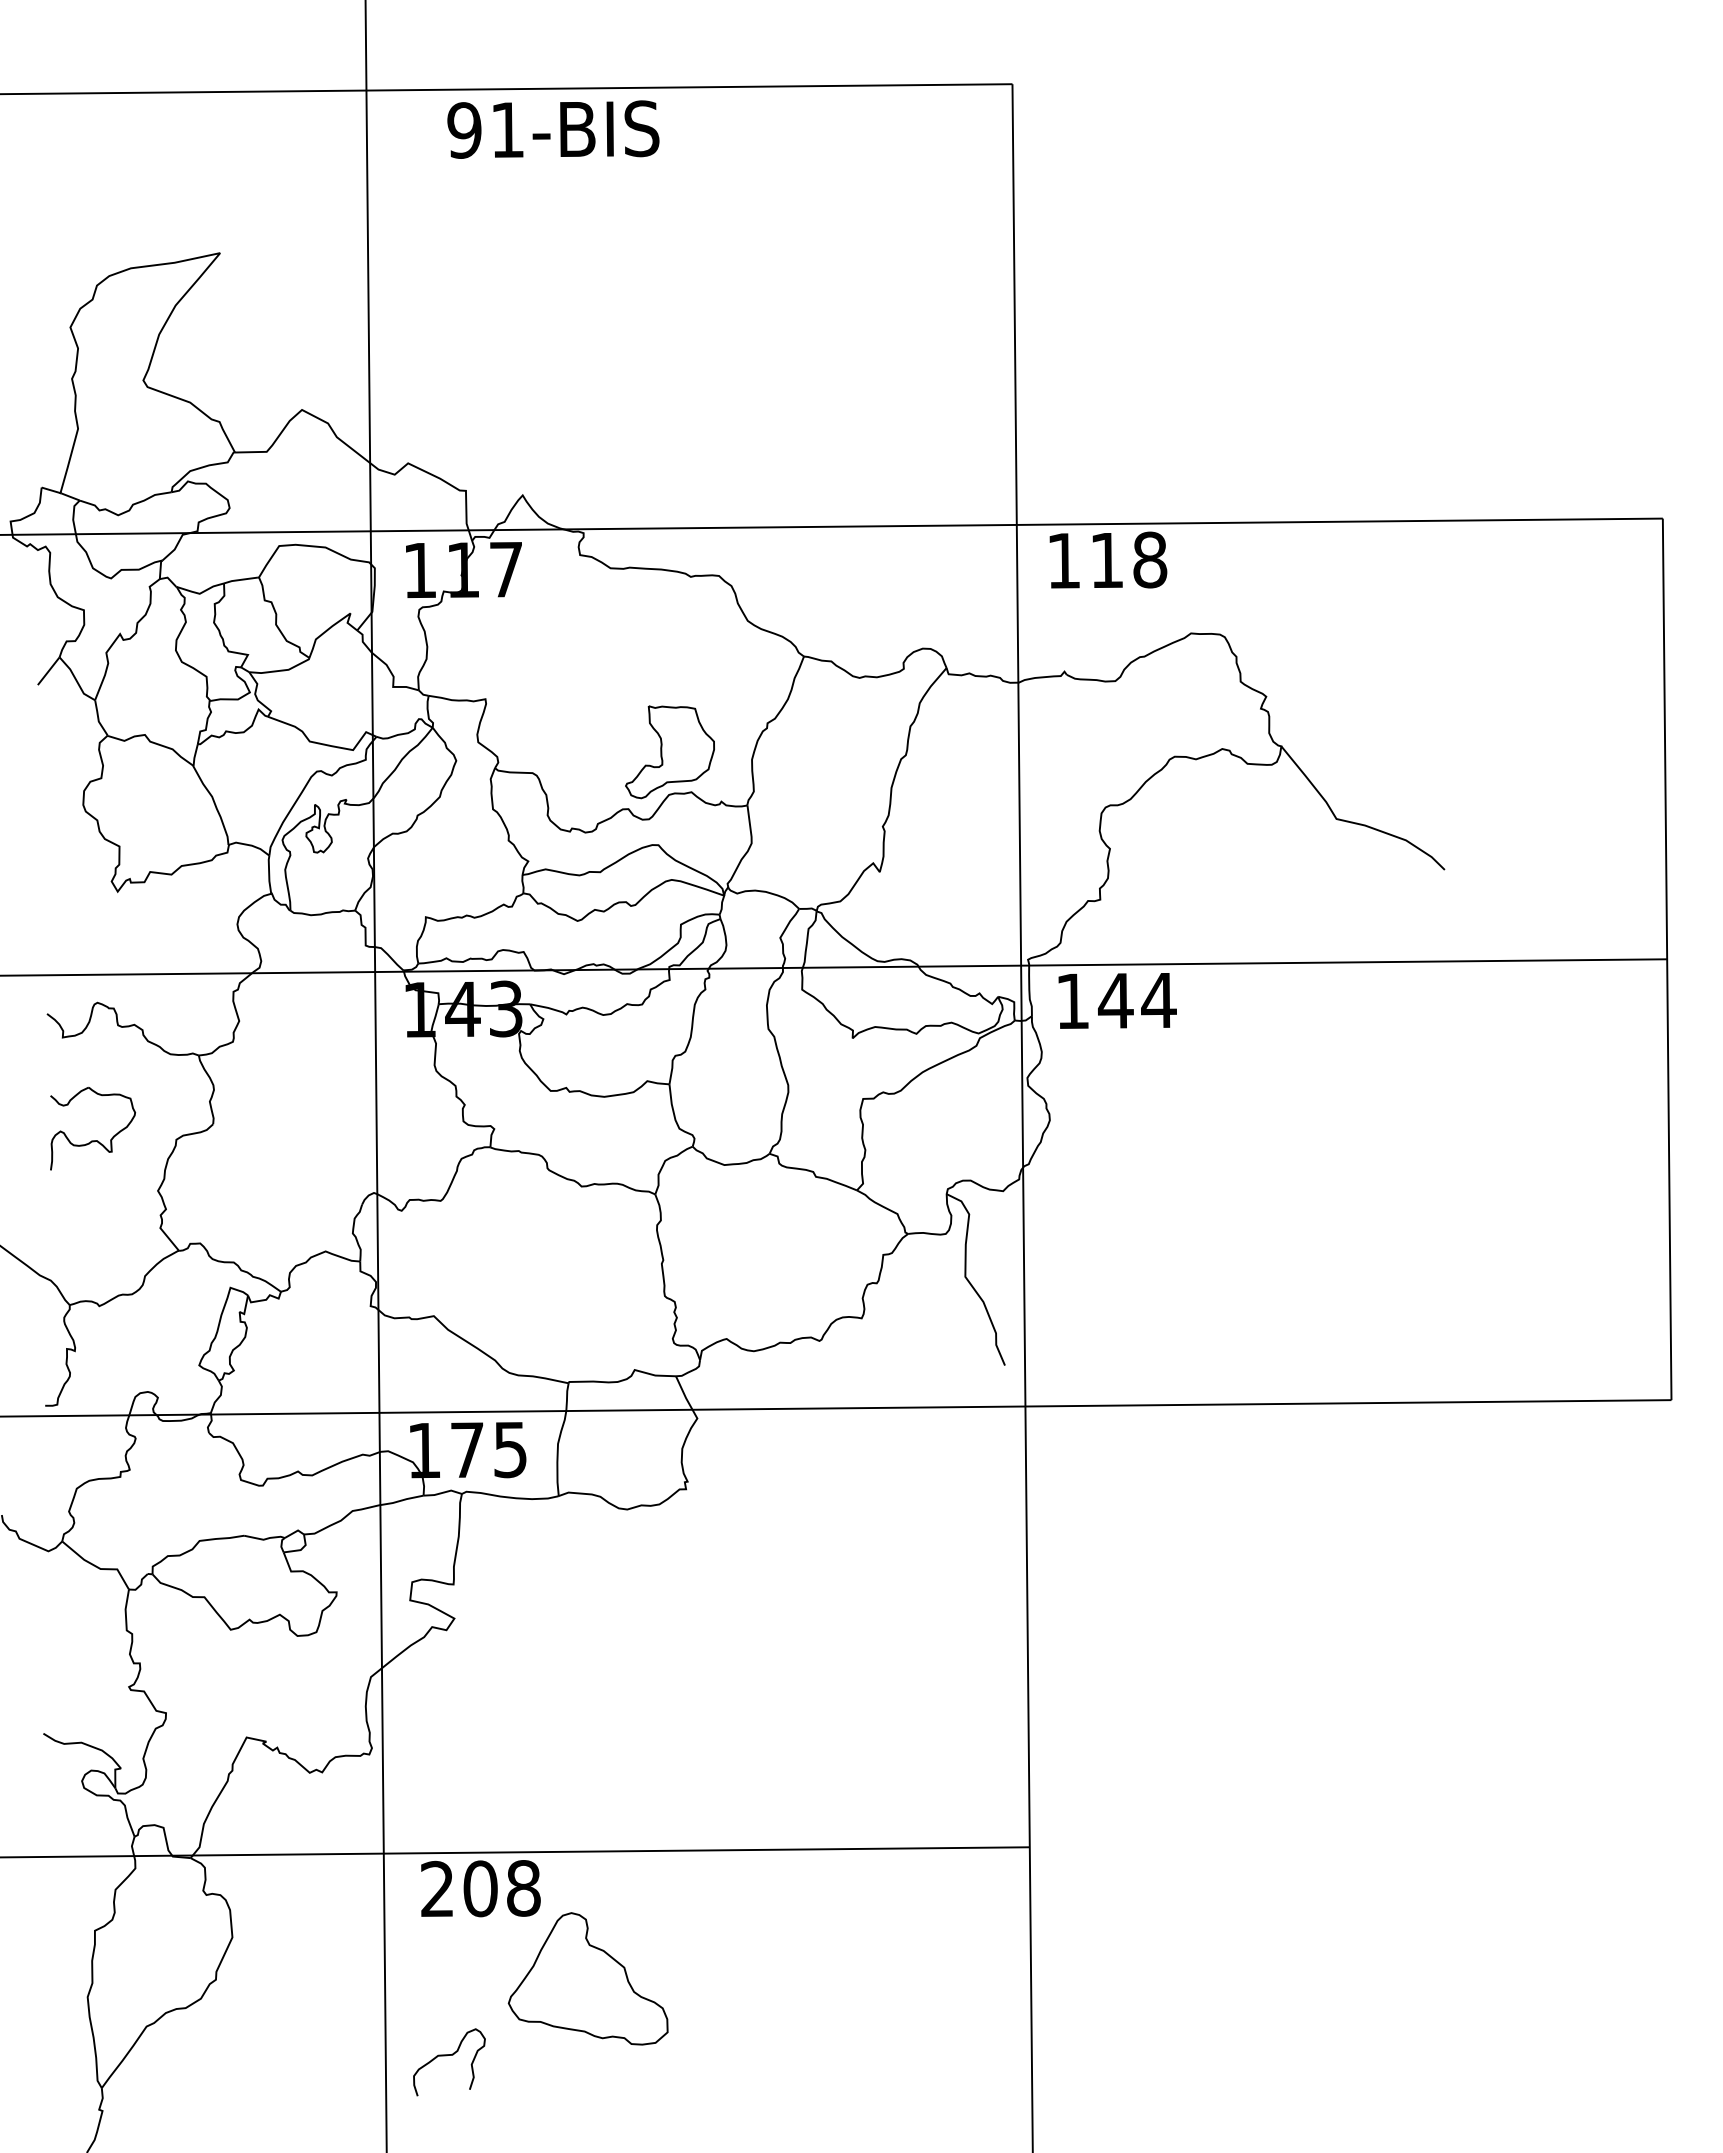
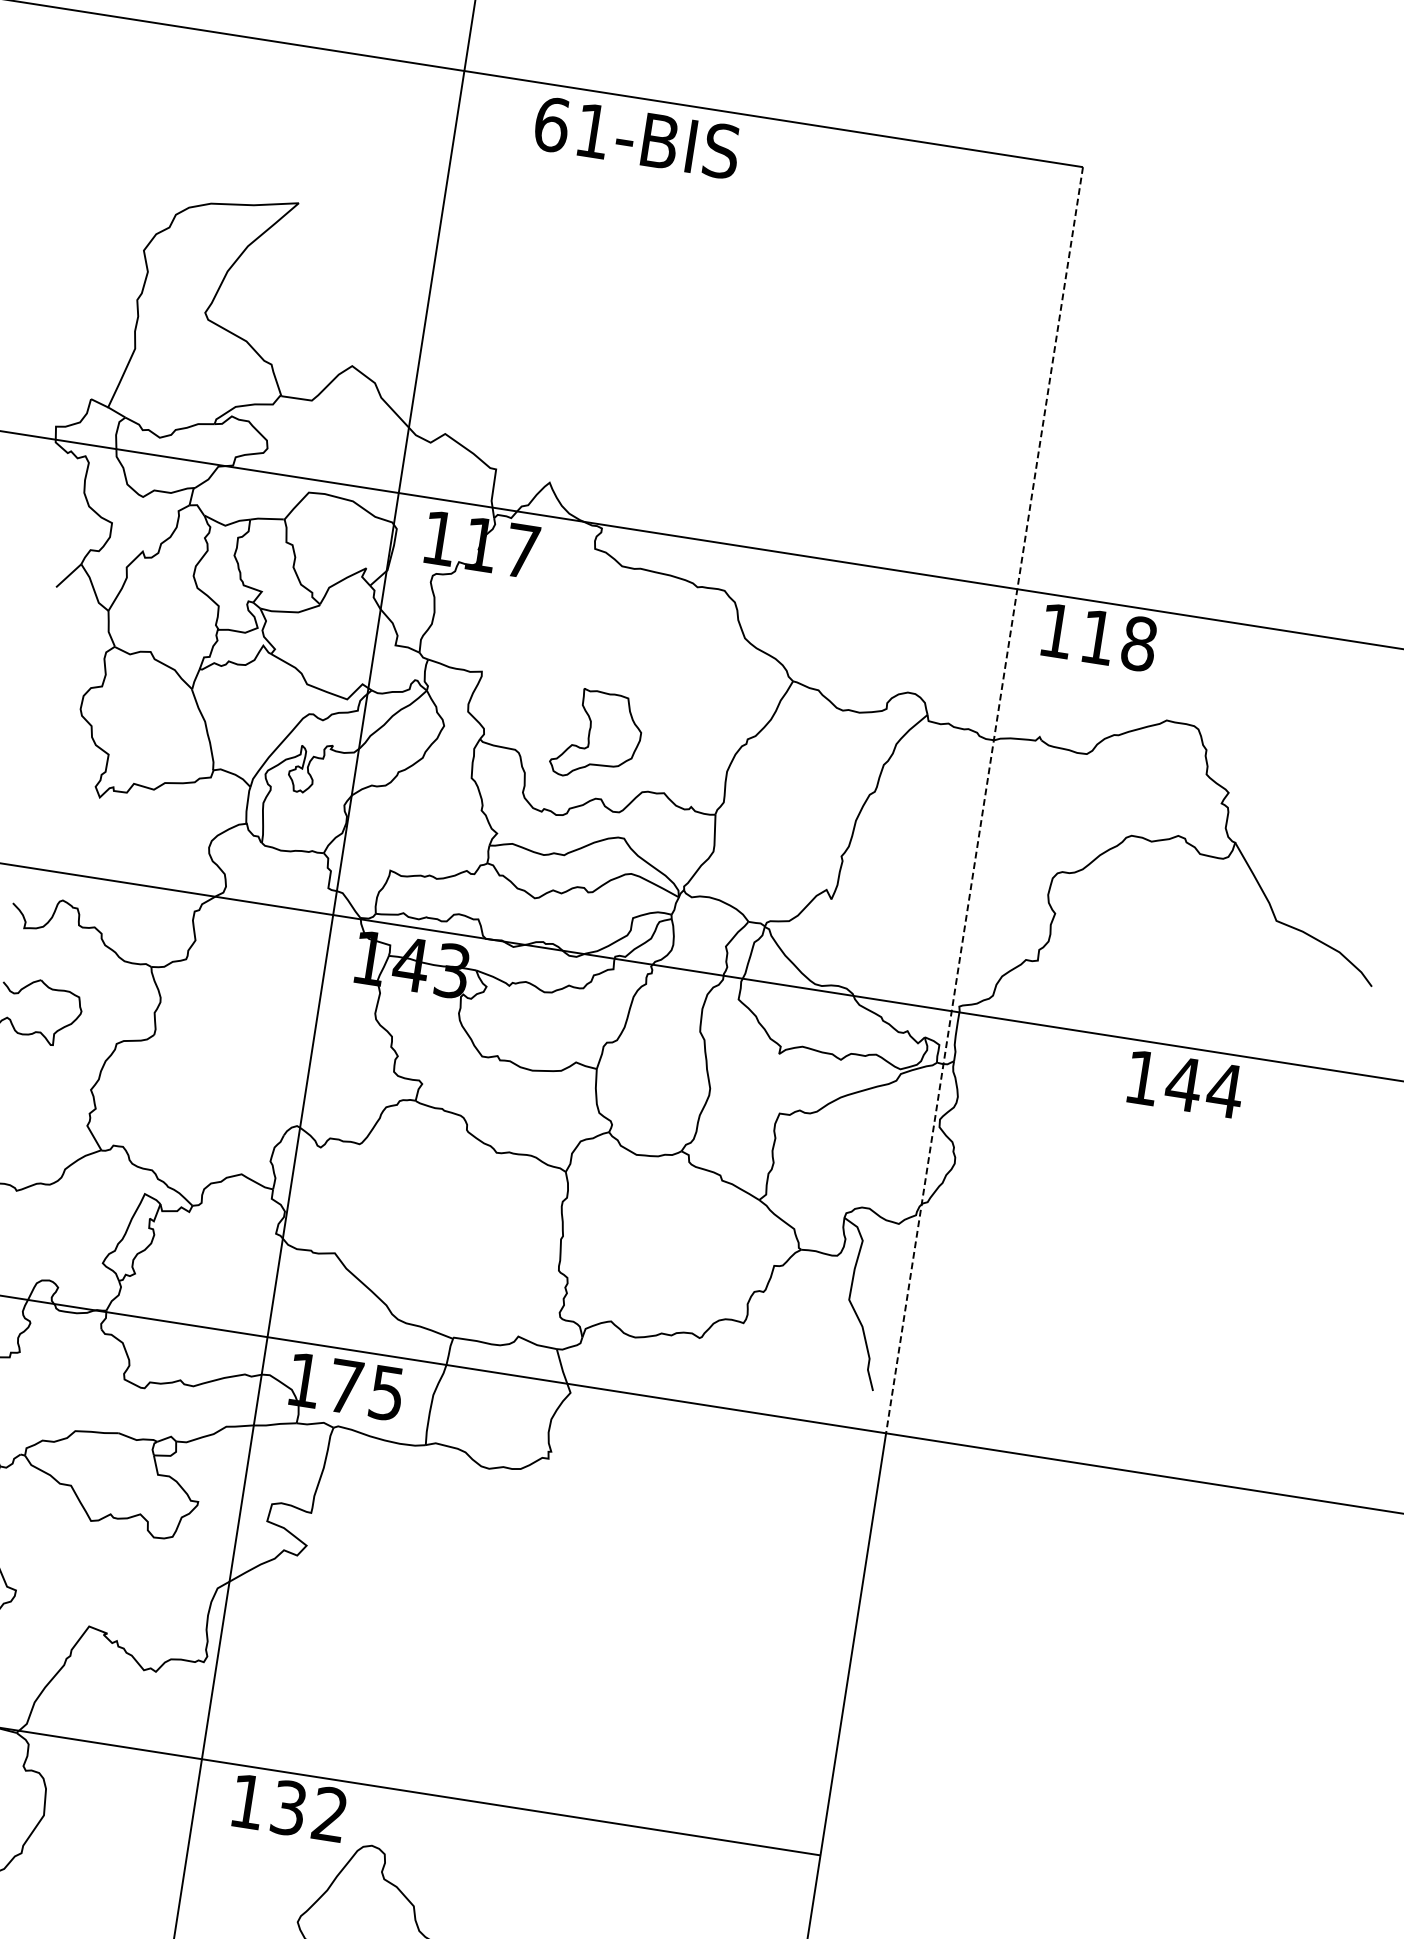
text: (464, 130) -> (551, 124), 91-BIS -> 61-BIS
line: (1018, 745) -> (984, 800), solid -> dashed
part: (669, 752) -> (596, 736), moved
text: (1117, 1000) -> (1185, 1084), moved
text: (480, 1888) -> (288, 1807), 208 -> 132

